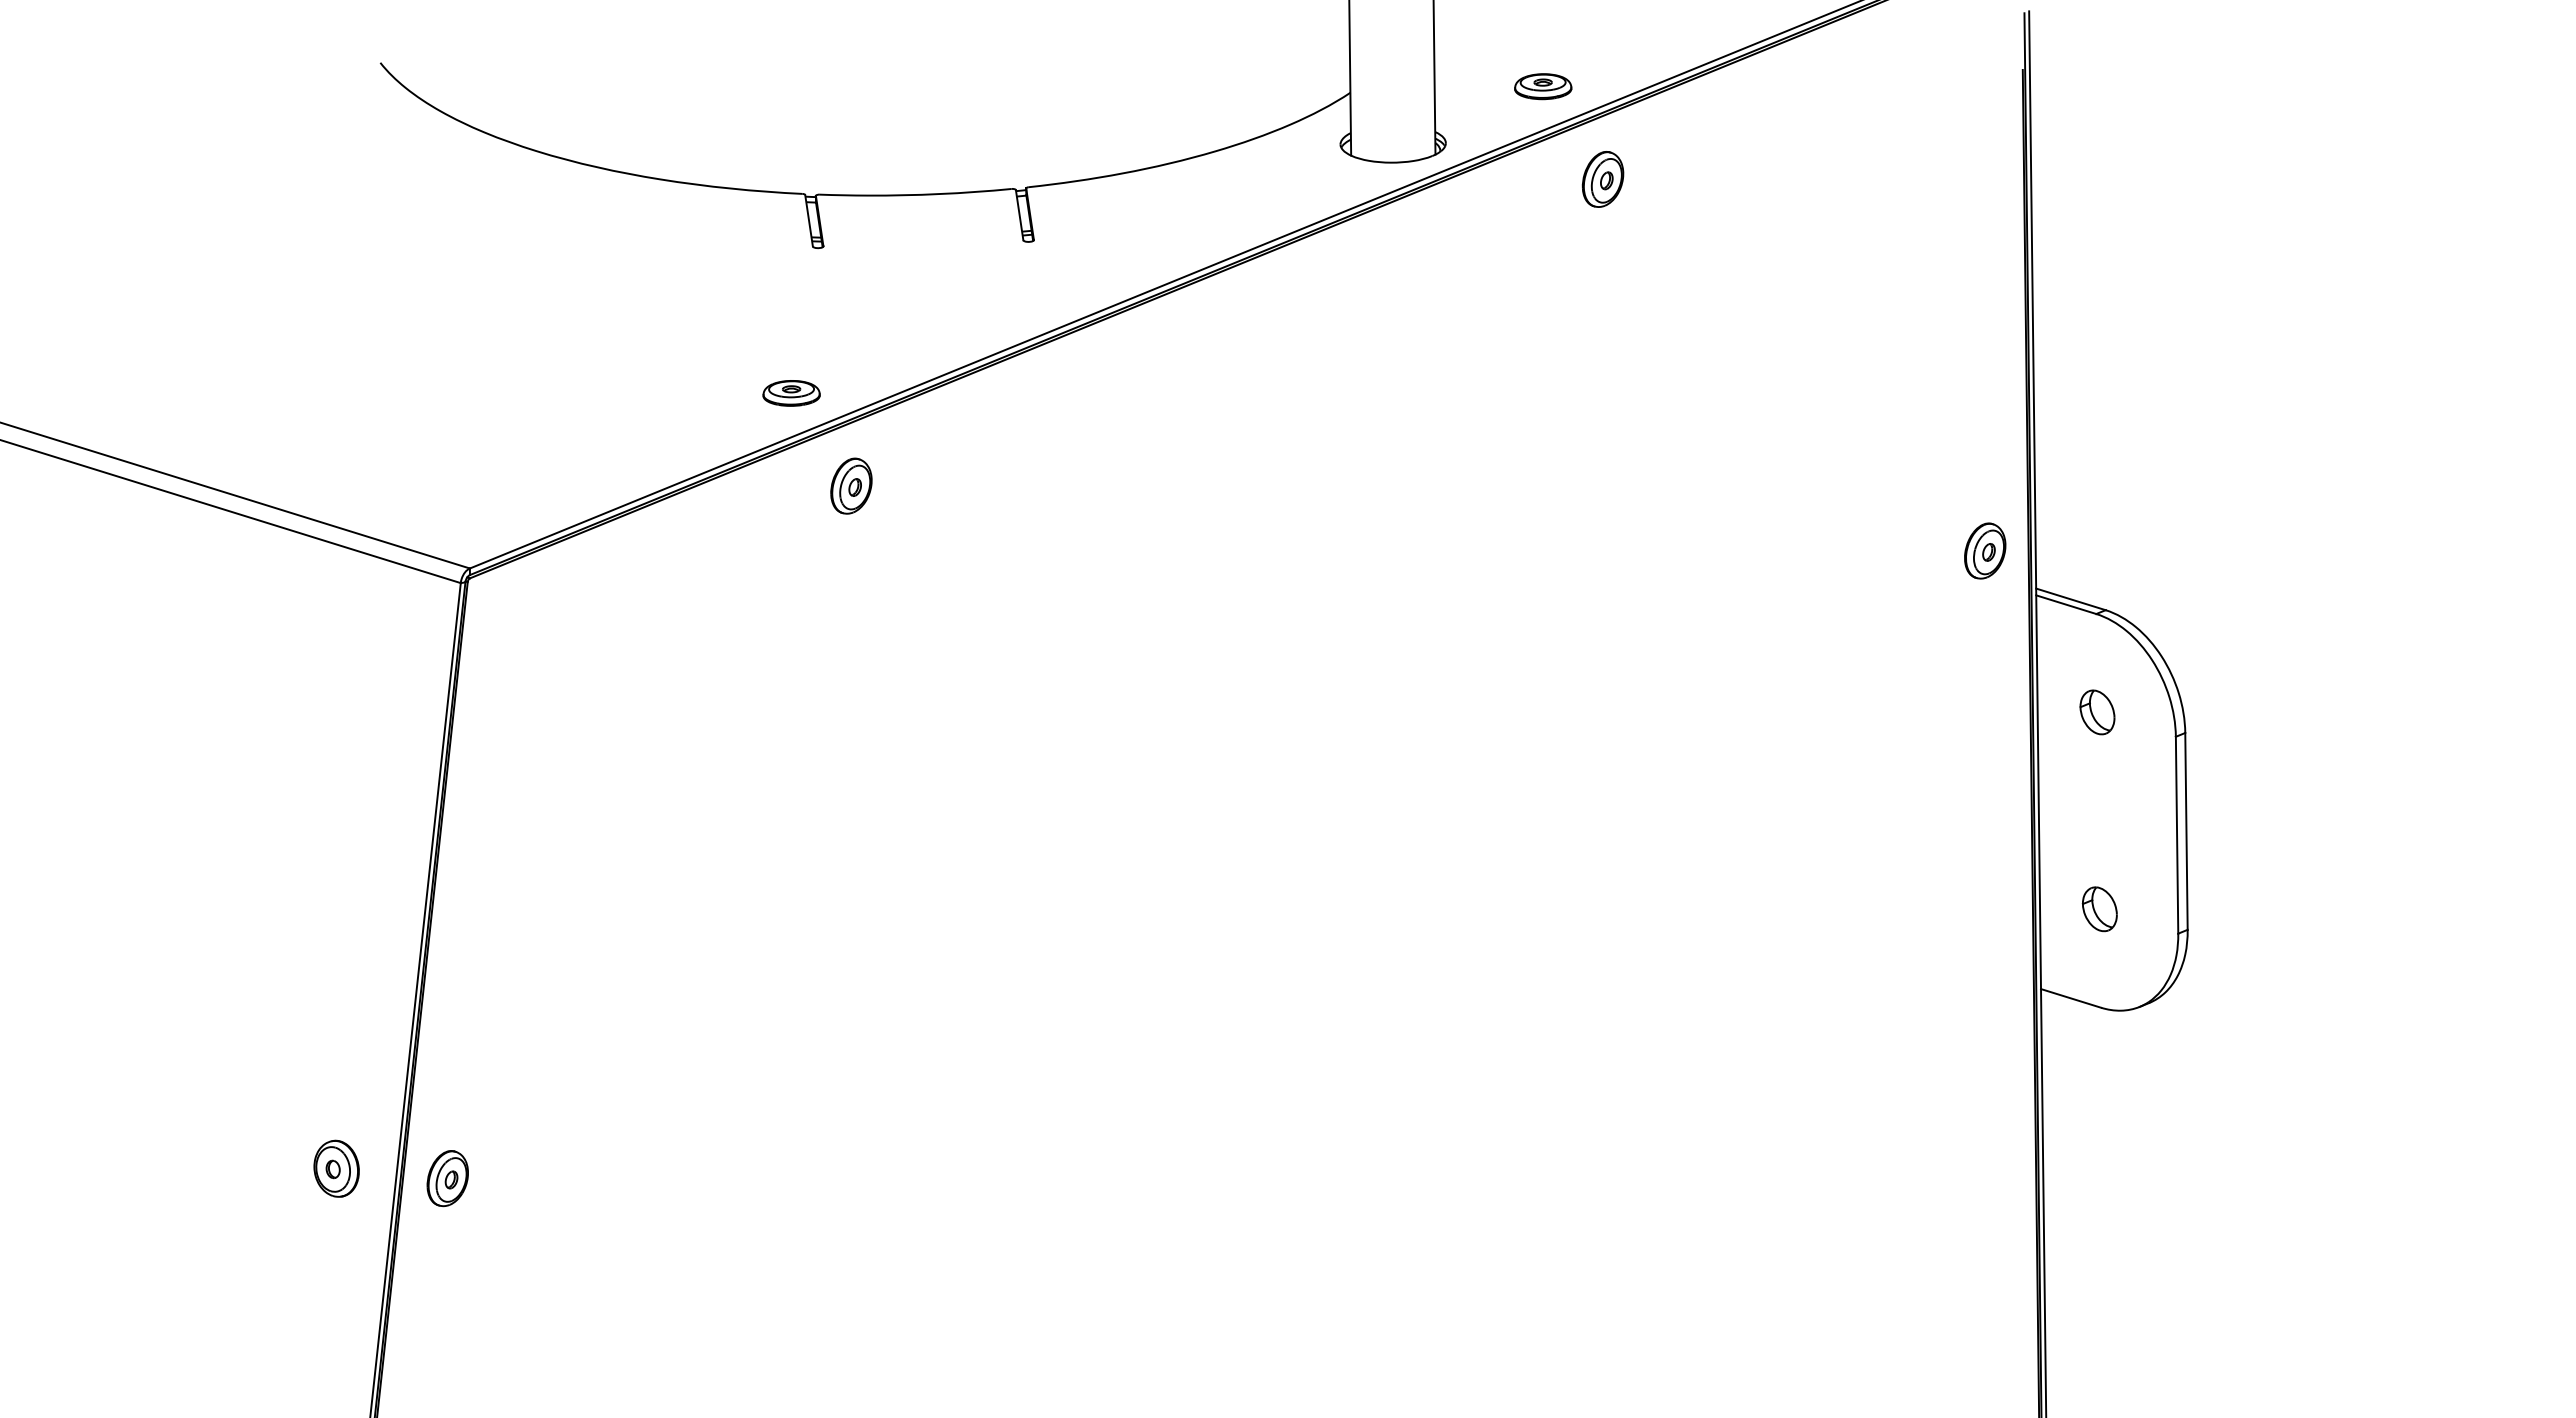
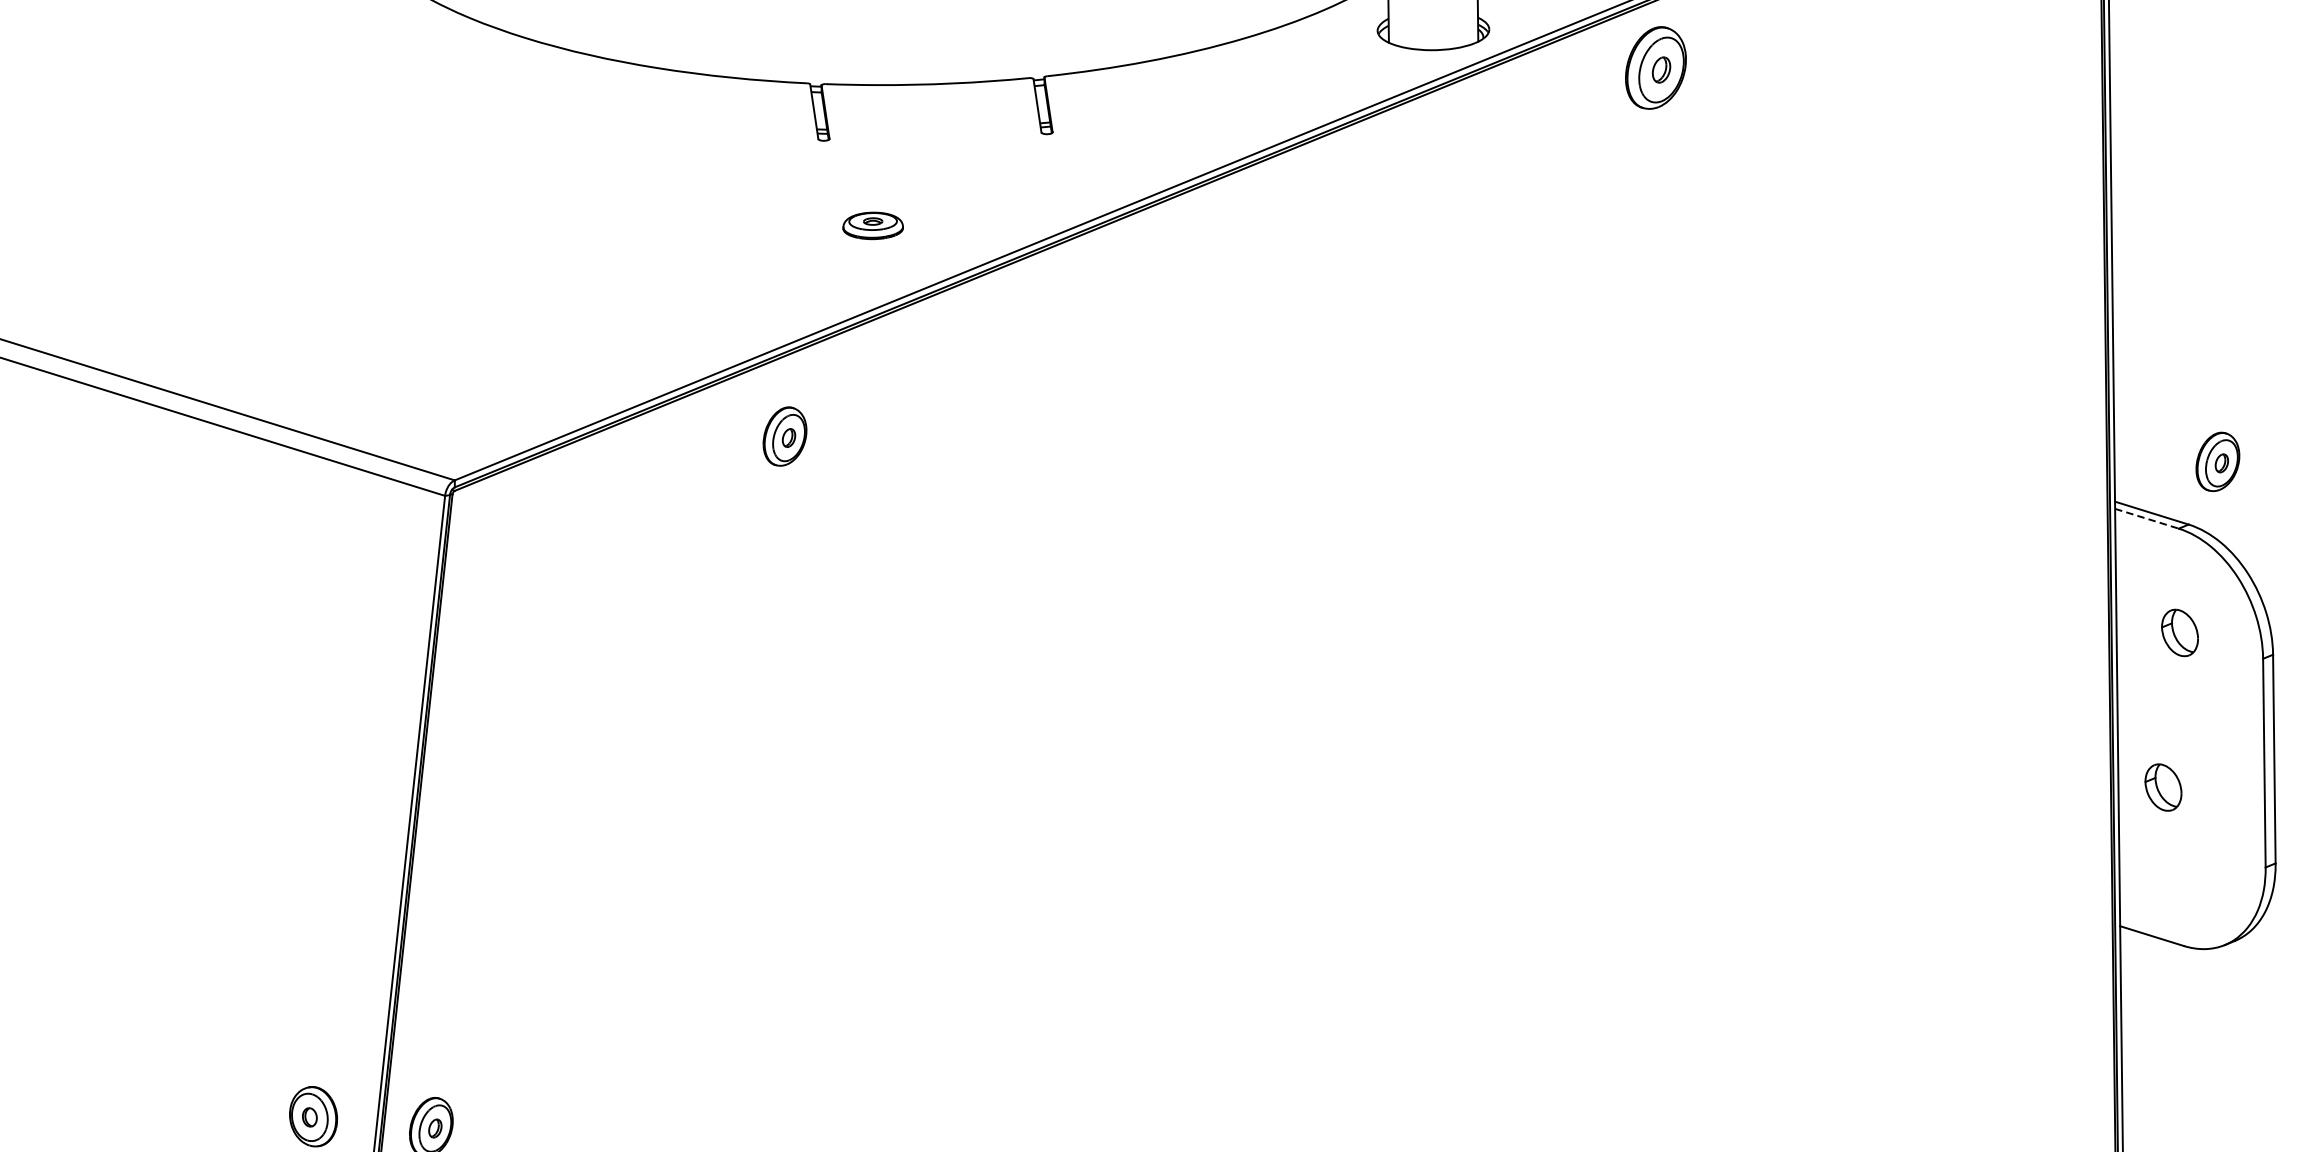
part: (1602, 179) -> (1655, 68), size x1.4
part: (791, 393) -> (873, 225), moved
part: (851, 485) -> (785, 435), moved
part: (1985, 550) -> (2218, 461), moved
line: (2066, 604) -> (2147, 518), solid -> dashed
part: (2099, 909) -> (2163, 787), moved

